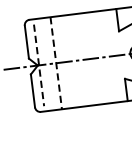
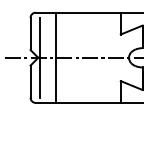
line: (56, 63) -> (56, 58), dashed -> solid
line: (38, 65) -> (39, 57), dashed -> solid

